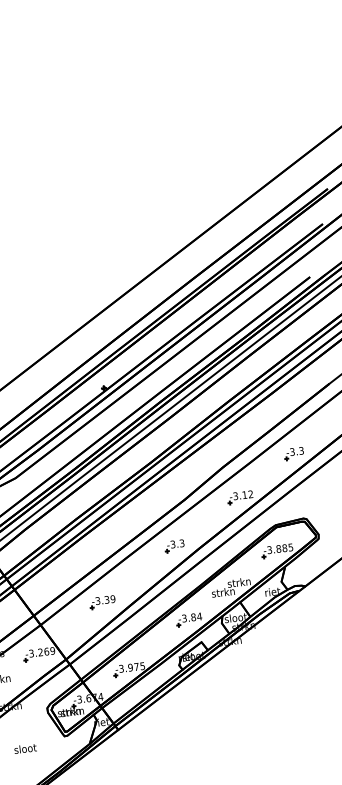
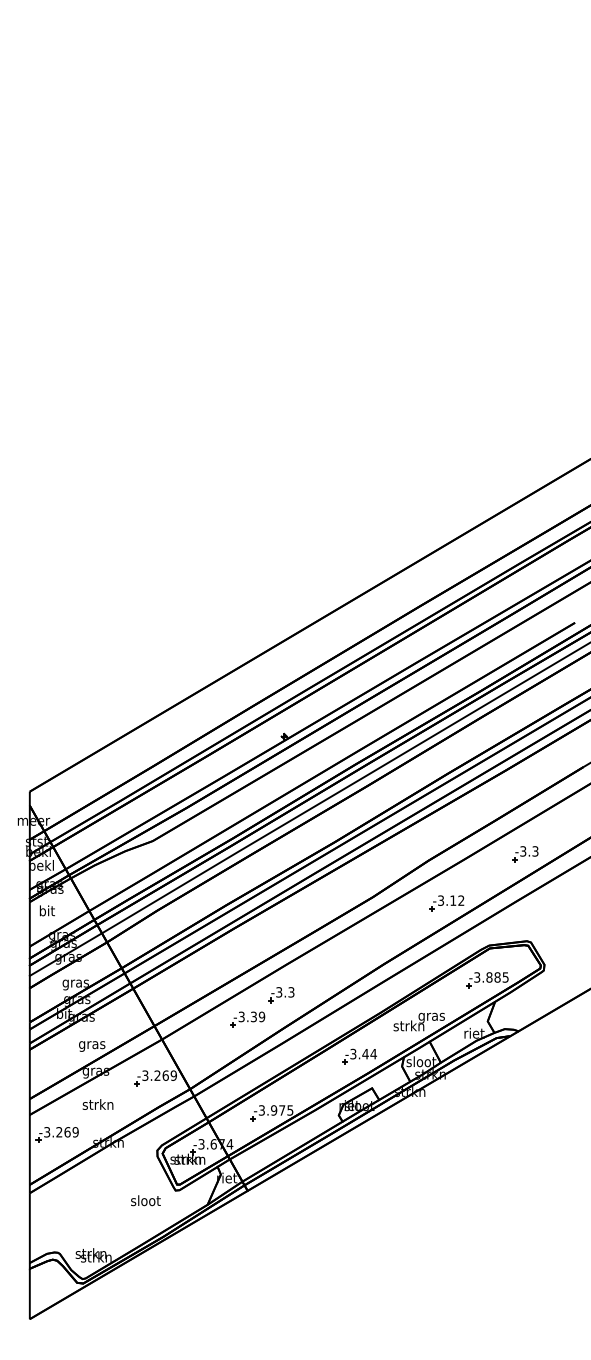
part: (174, 546) -> (281, 995), moved
text: (239, 583) -> (431, 1016), strkn -> gras
text: (193, 616) -> (365, 1053), -3.84 -> -3.44
text: (25, 748) -> (145, 1200), moved

